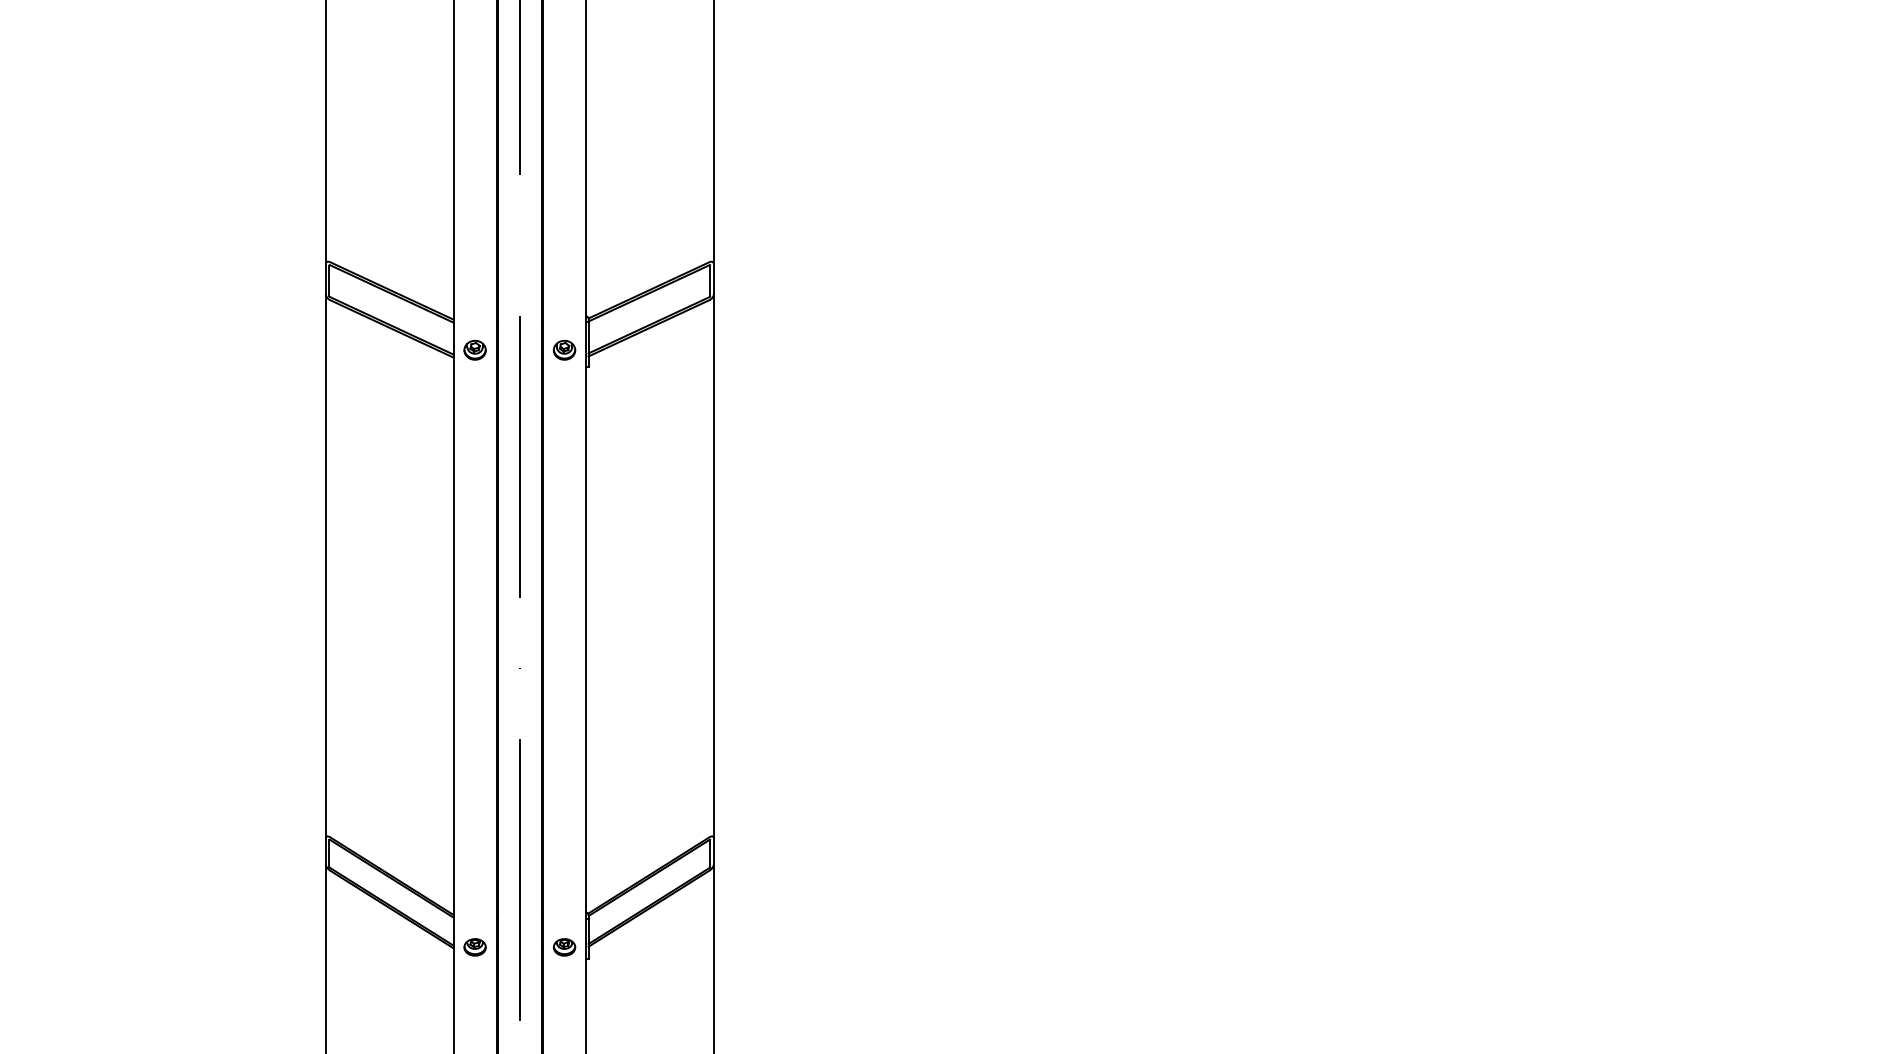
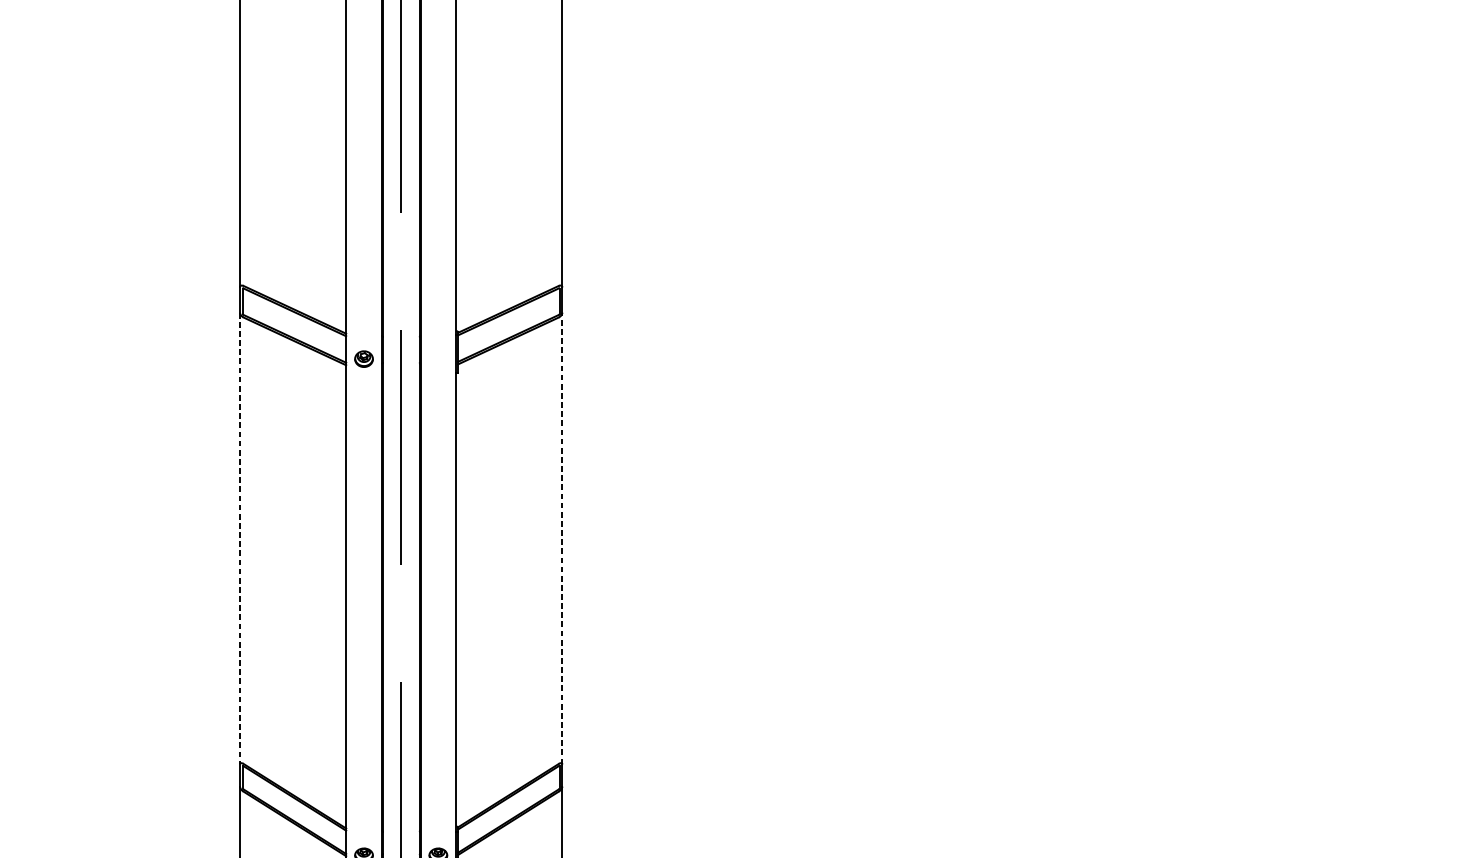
part: (564, 349) -> (438, 358), removed
line: (325, 566) -> (239, 538), solid -> dashed
line: (713, 566) -> (562, 538), solid -> dashed

